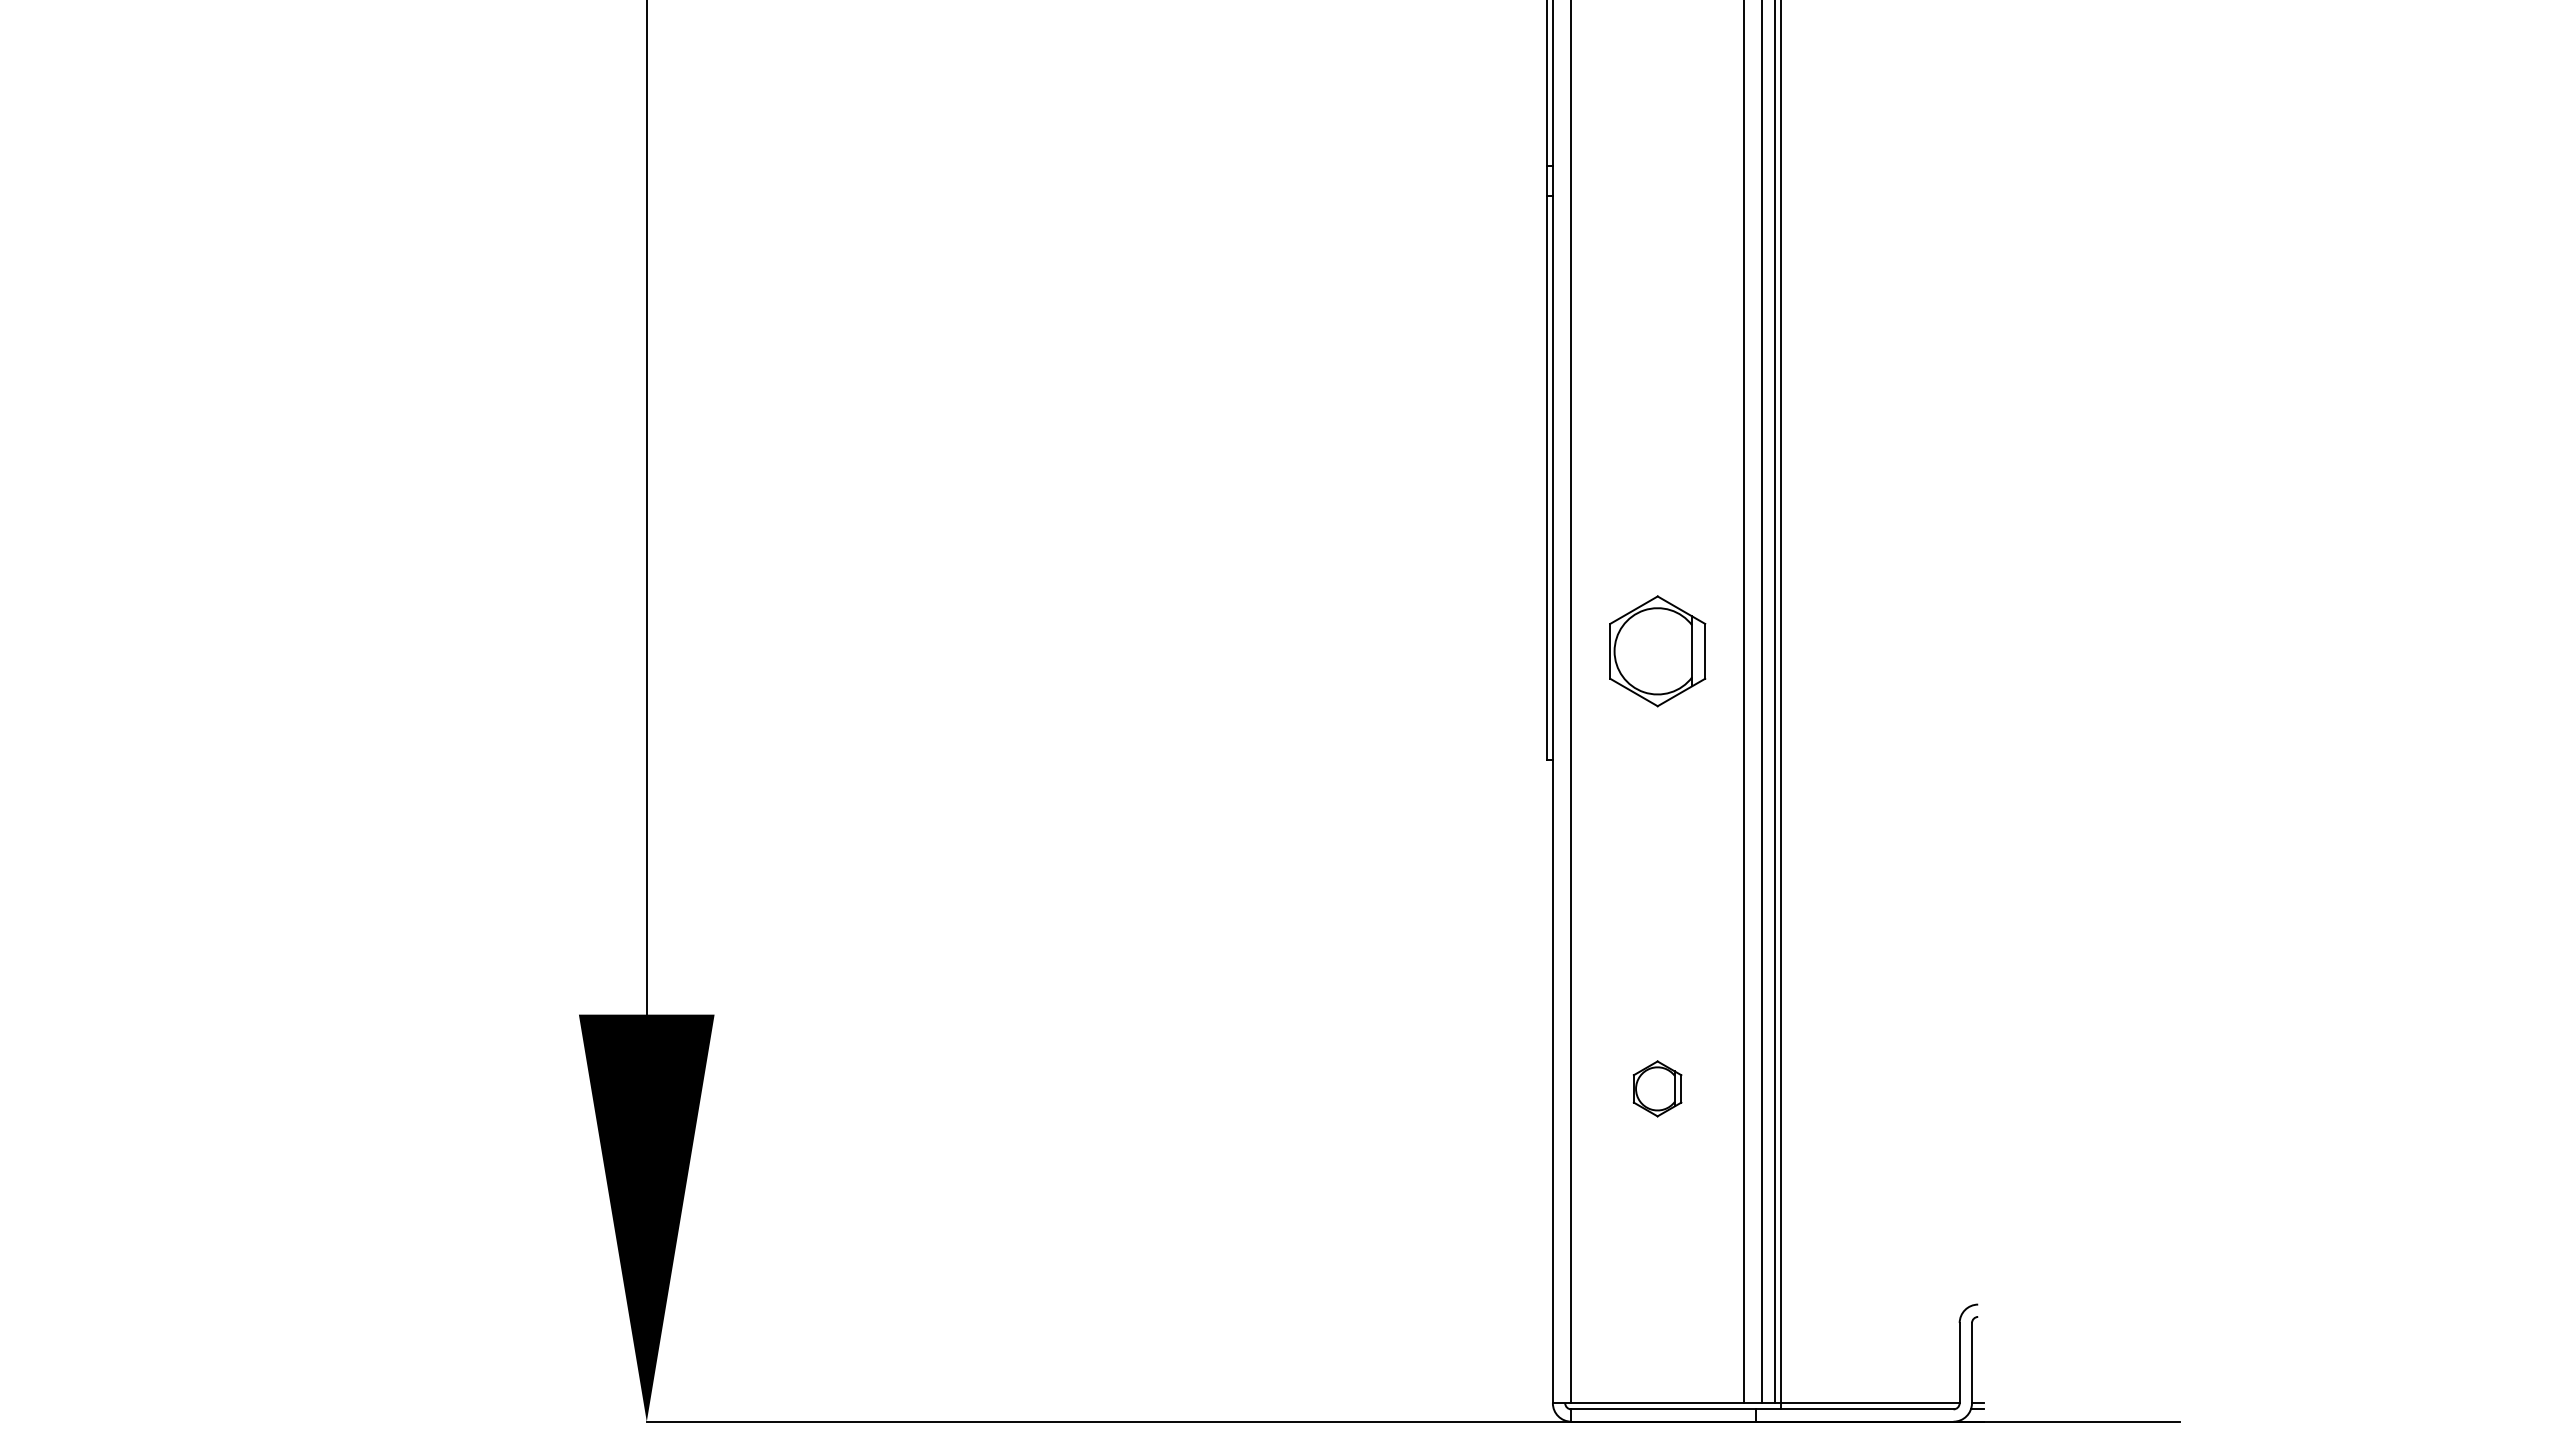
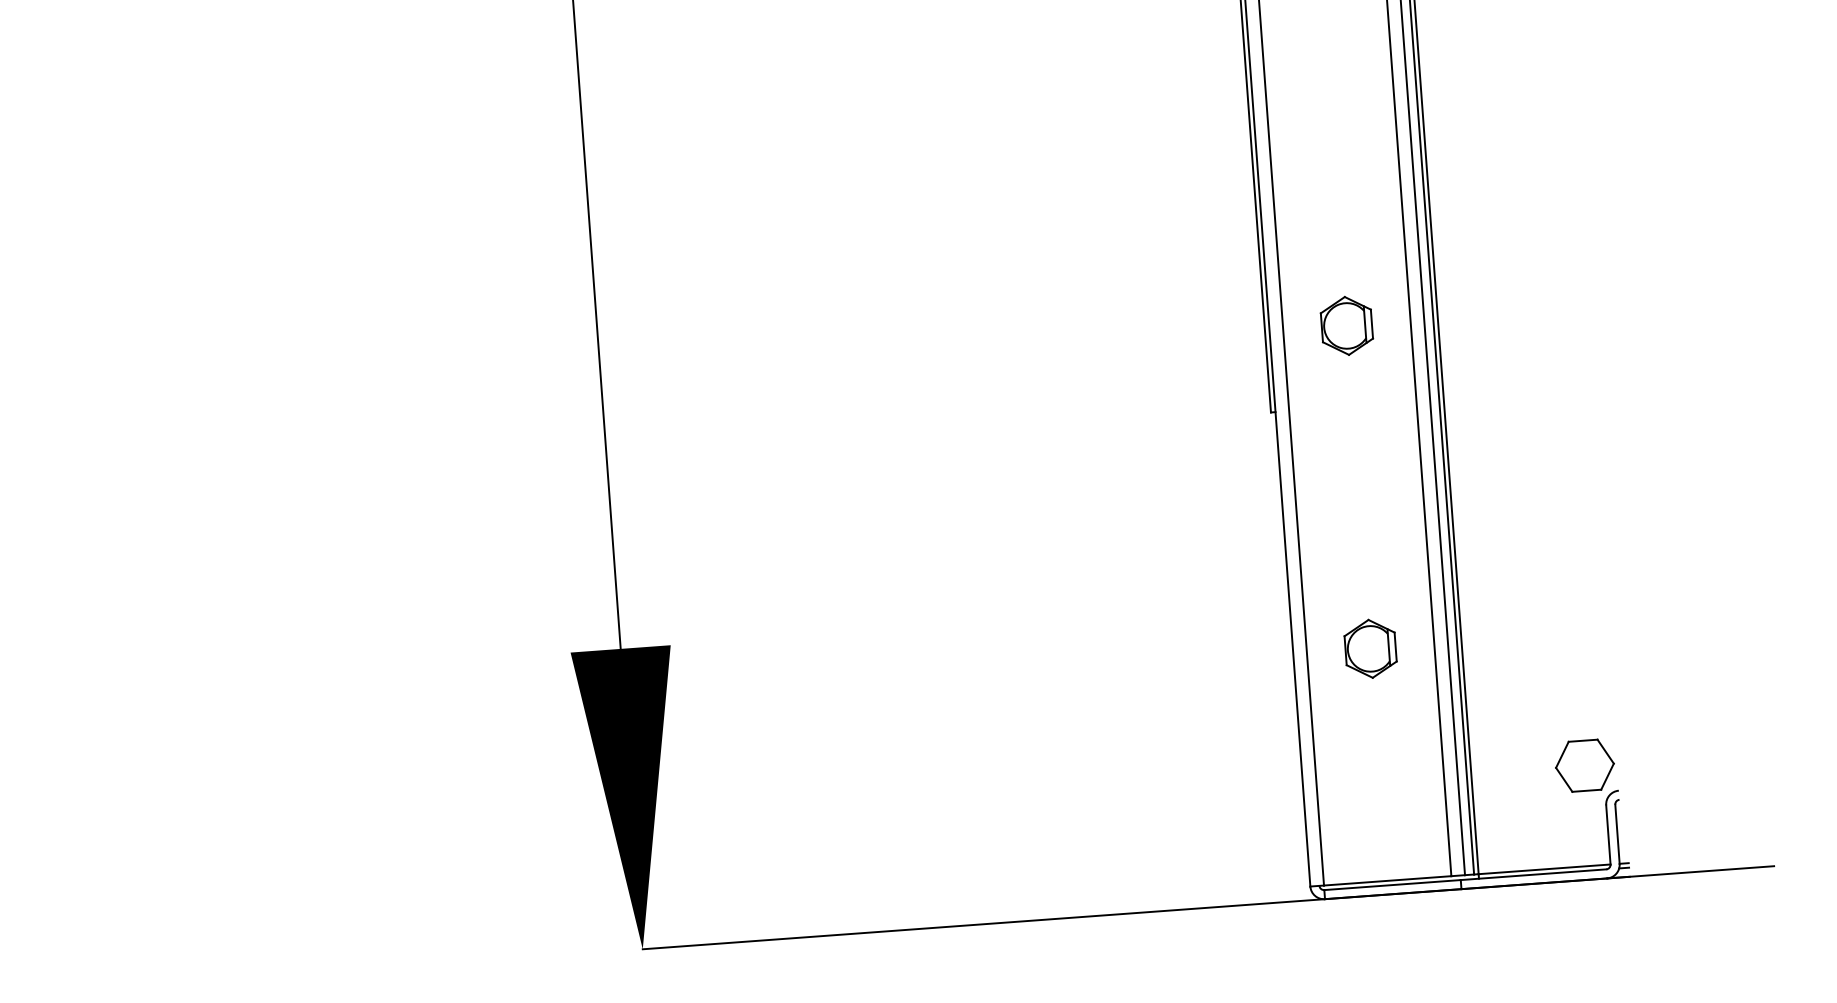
part: (1657, 650) -> (1346, 325), size x0.71
part: (1657, 1088) -> (1370, 648), size x1.43
part: (1934, 1267) -> (1584, 765), added

